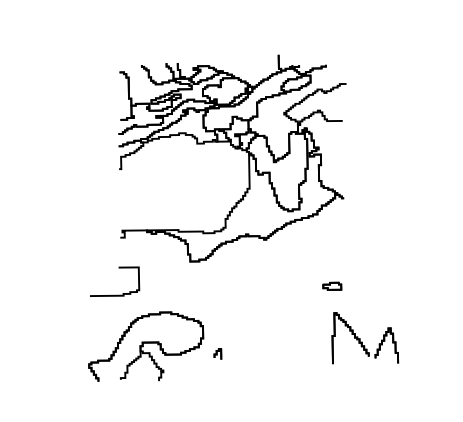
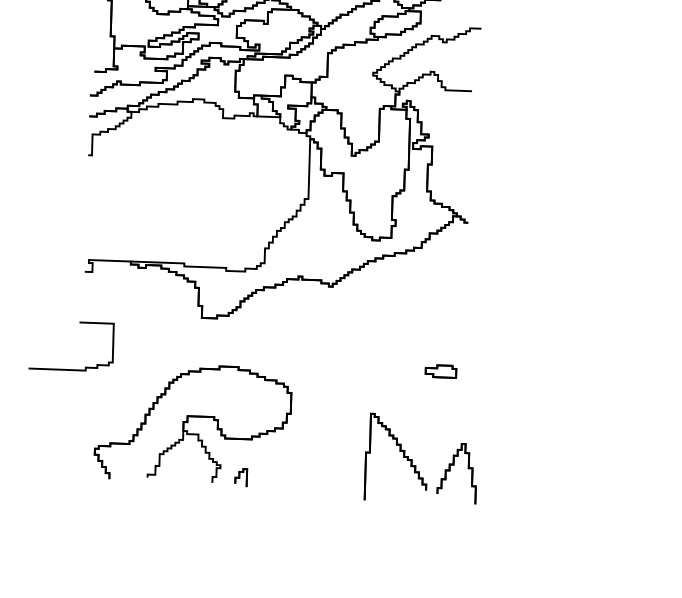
part: (365, 338) -> (421, 459), moved
part: (146, 346) -> (193, 423), moved

